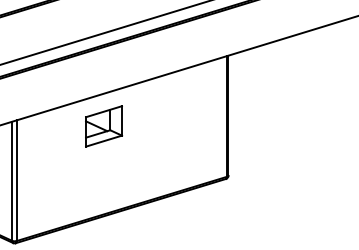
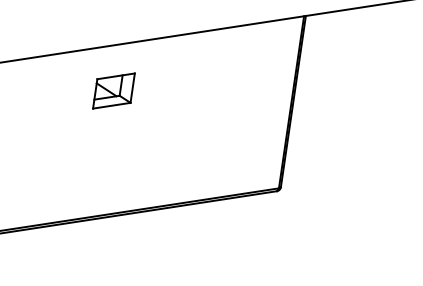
part: (104, 126) -> (114, 91), size x0.7

